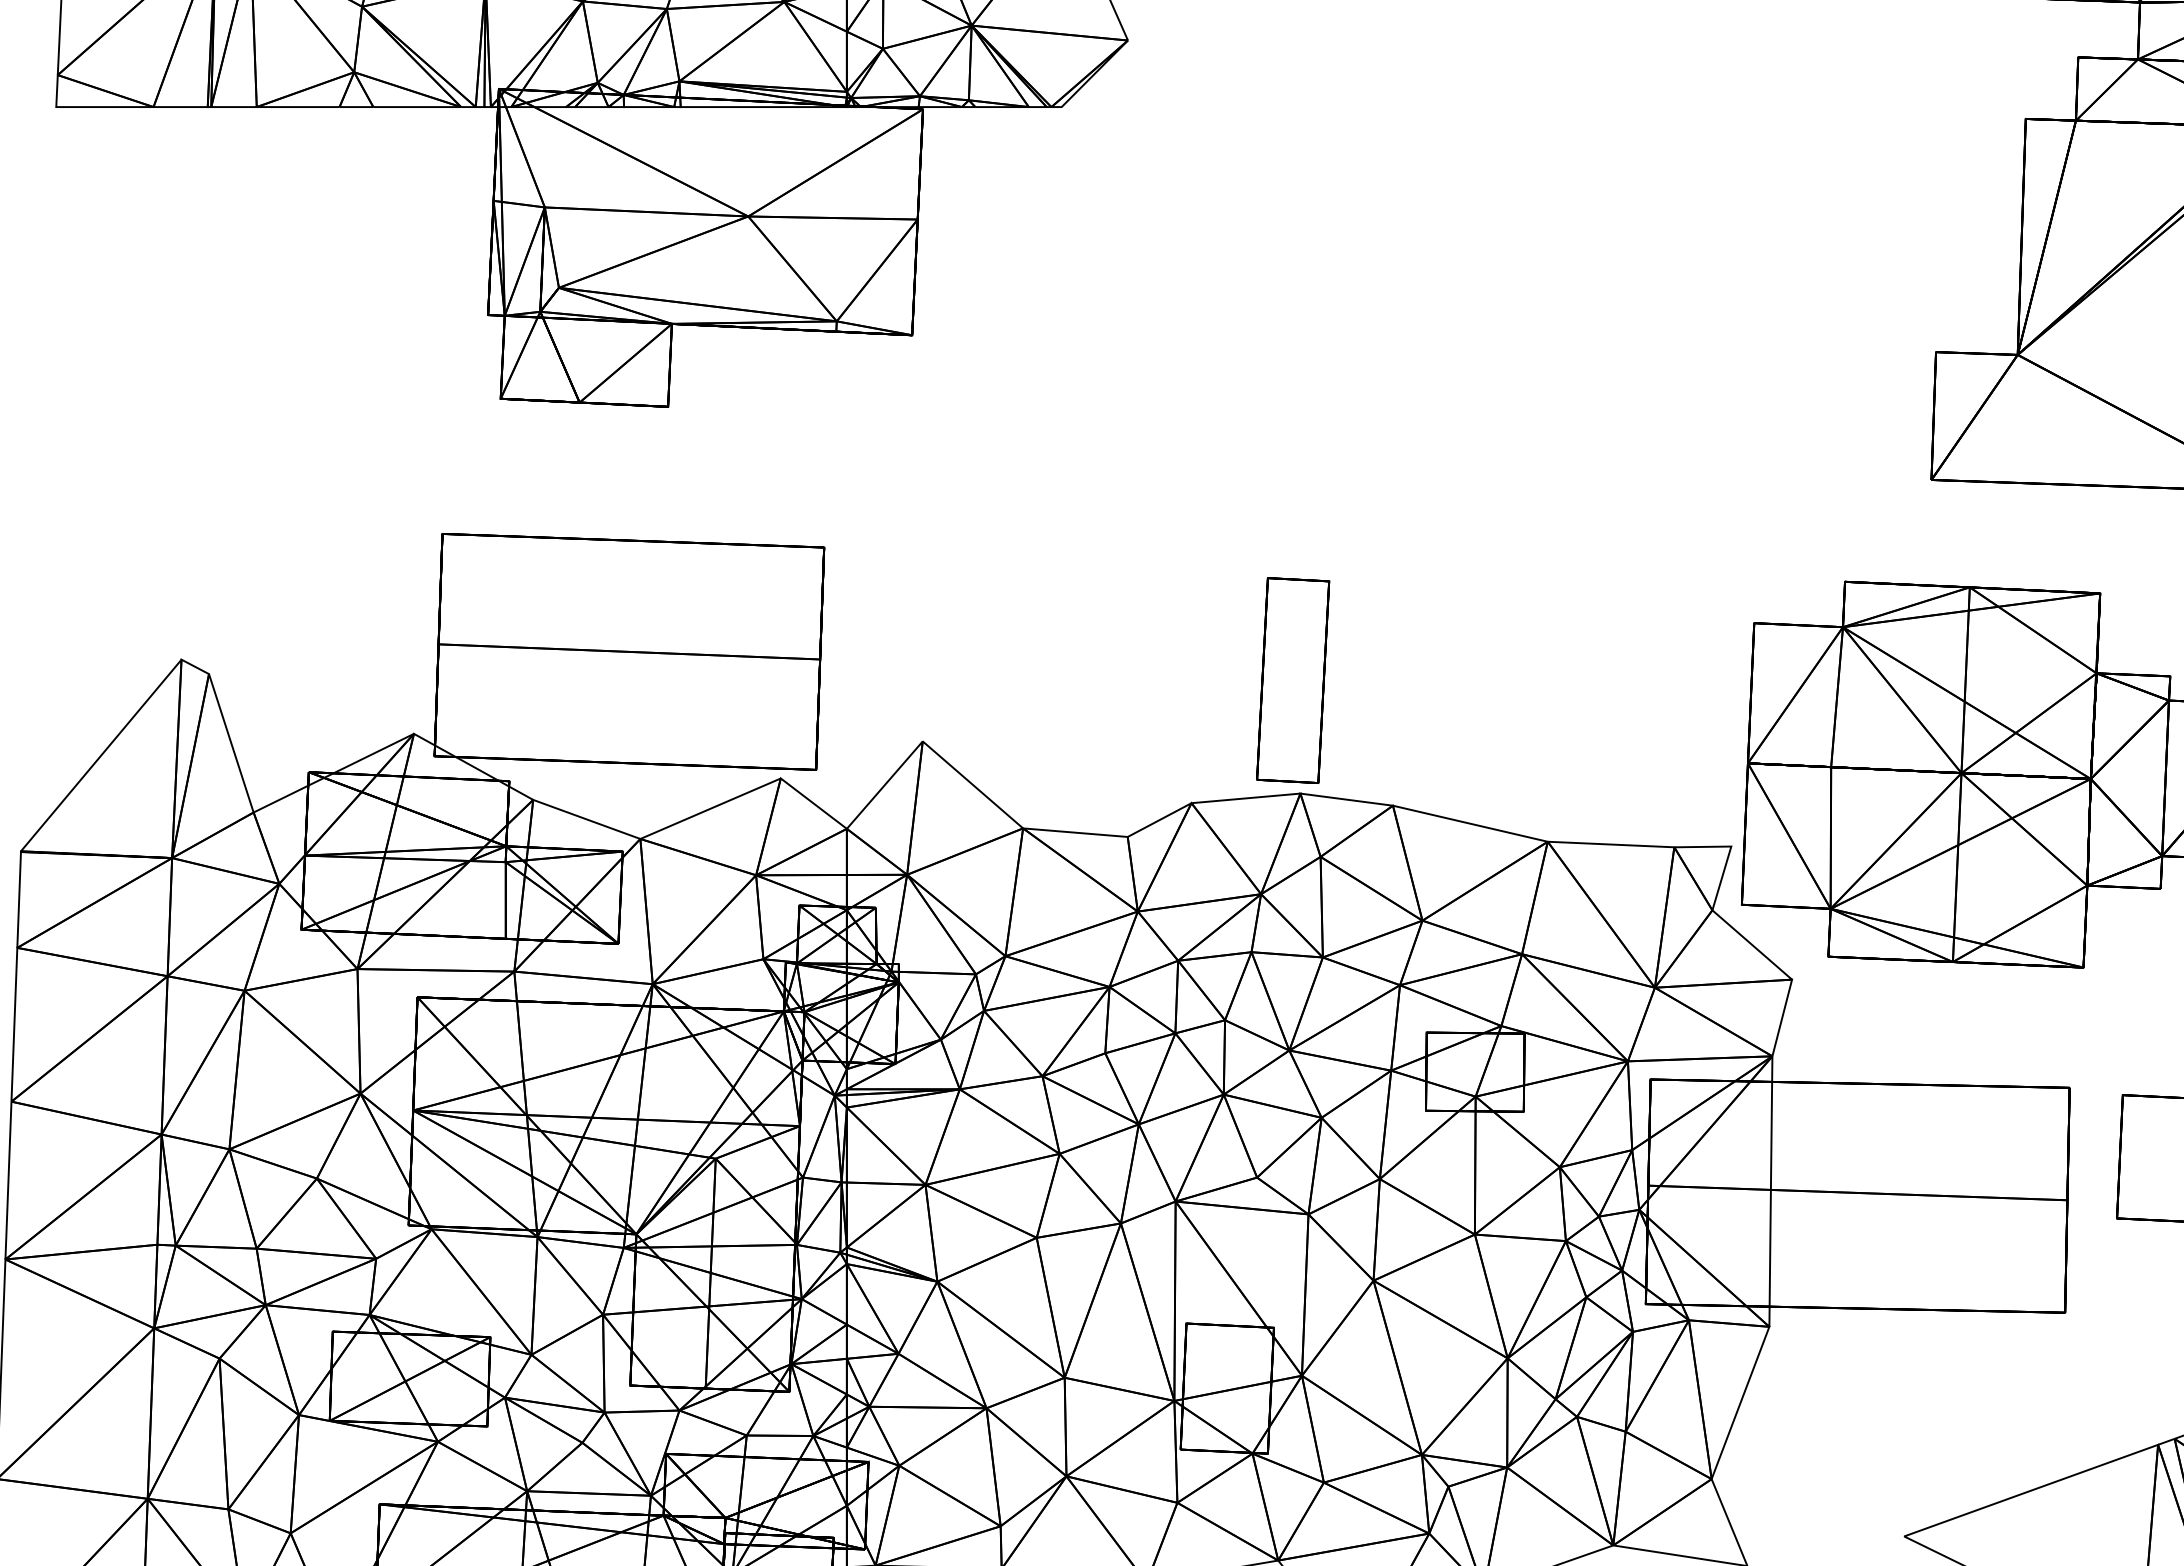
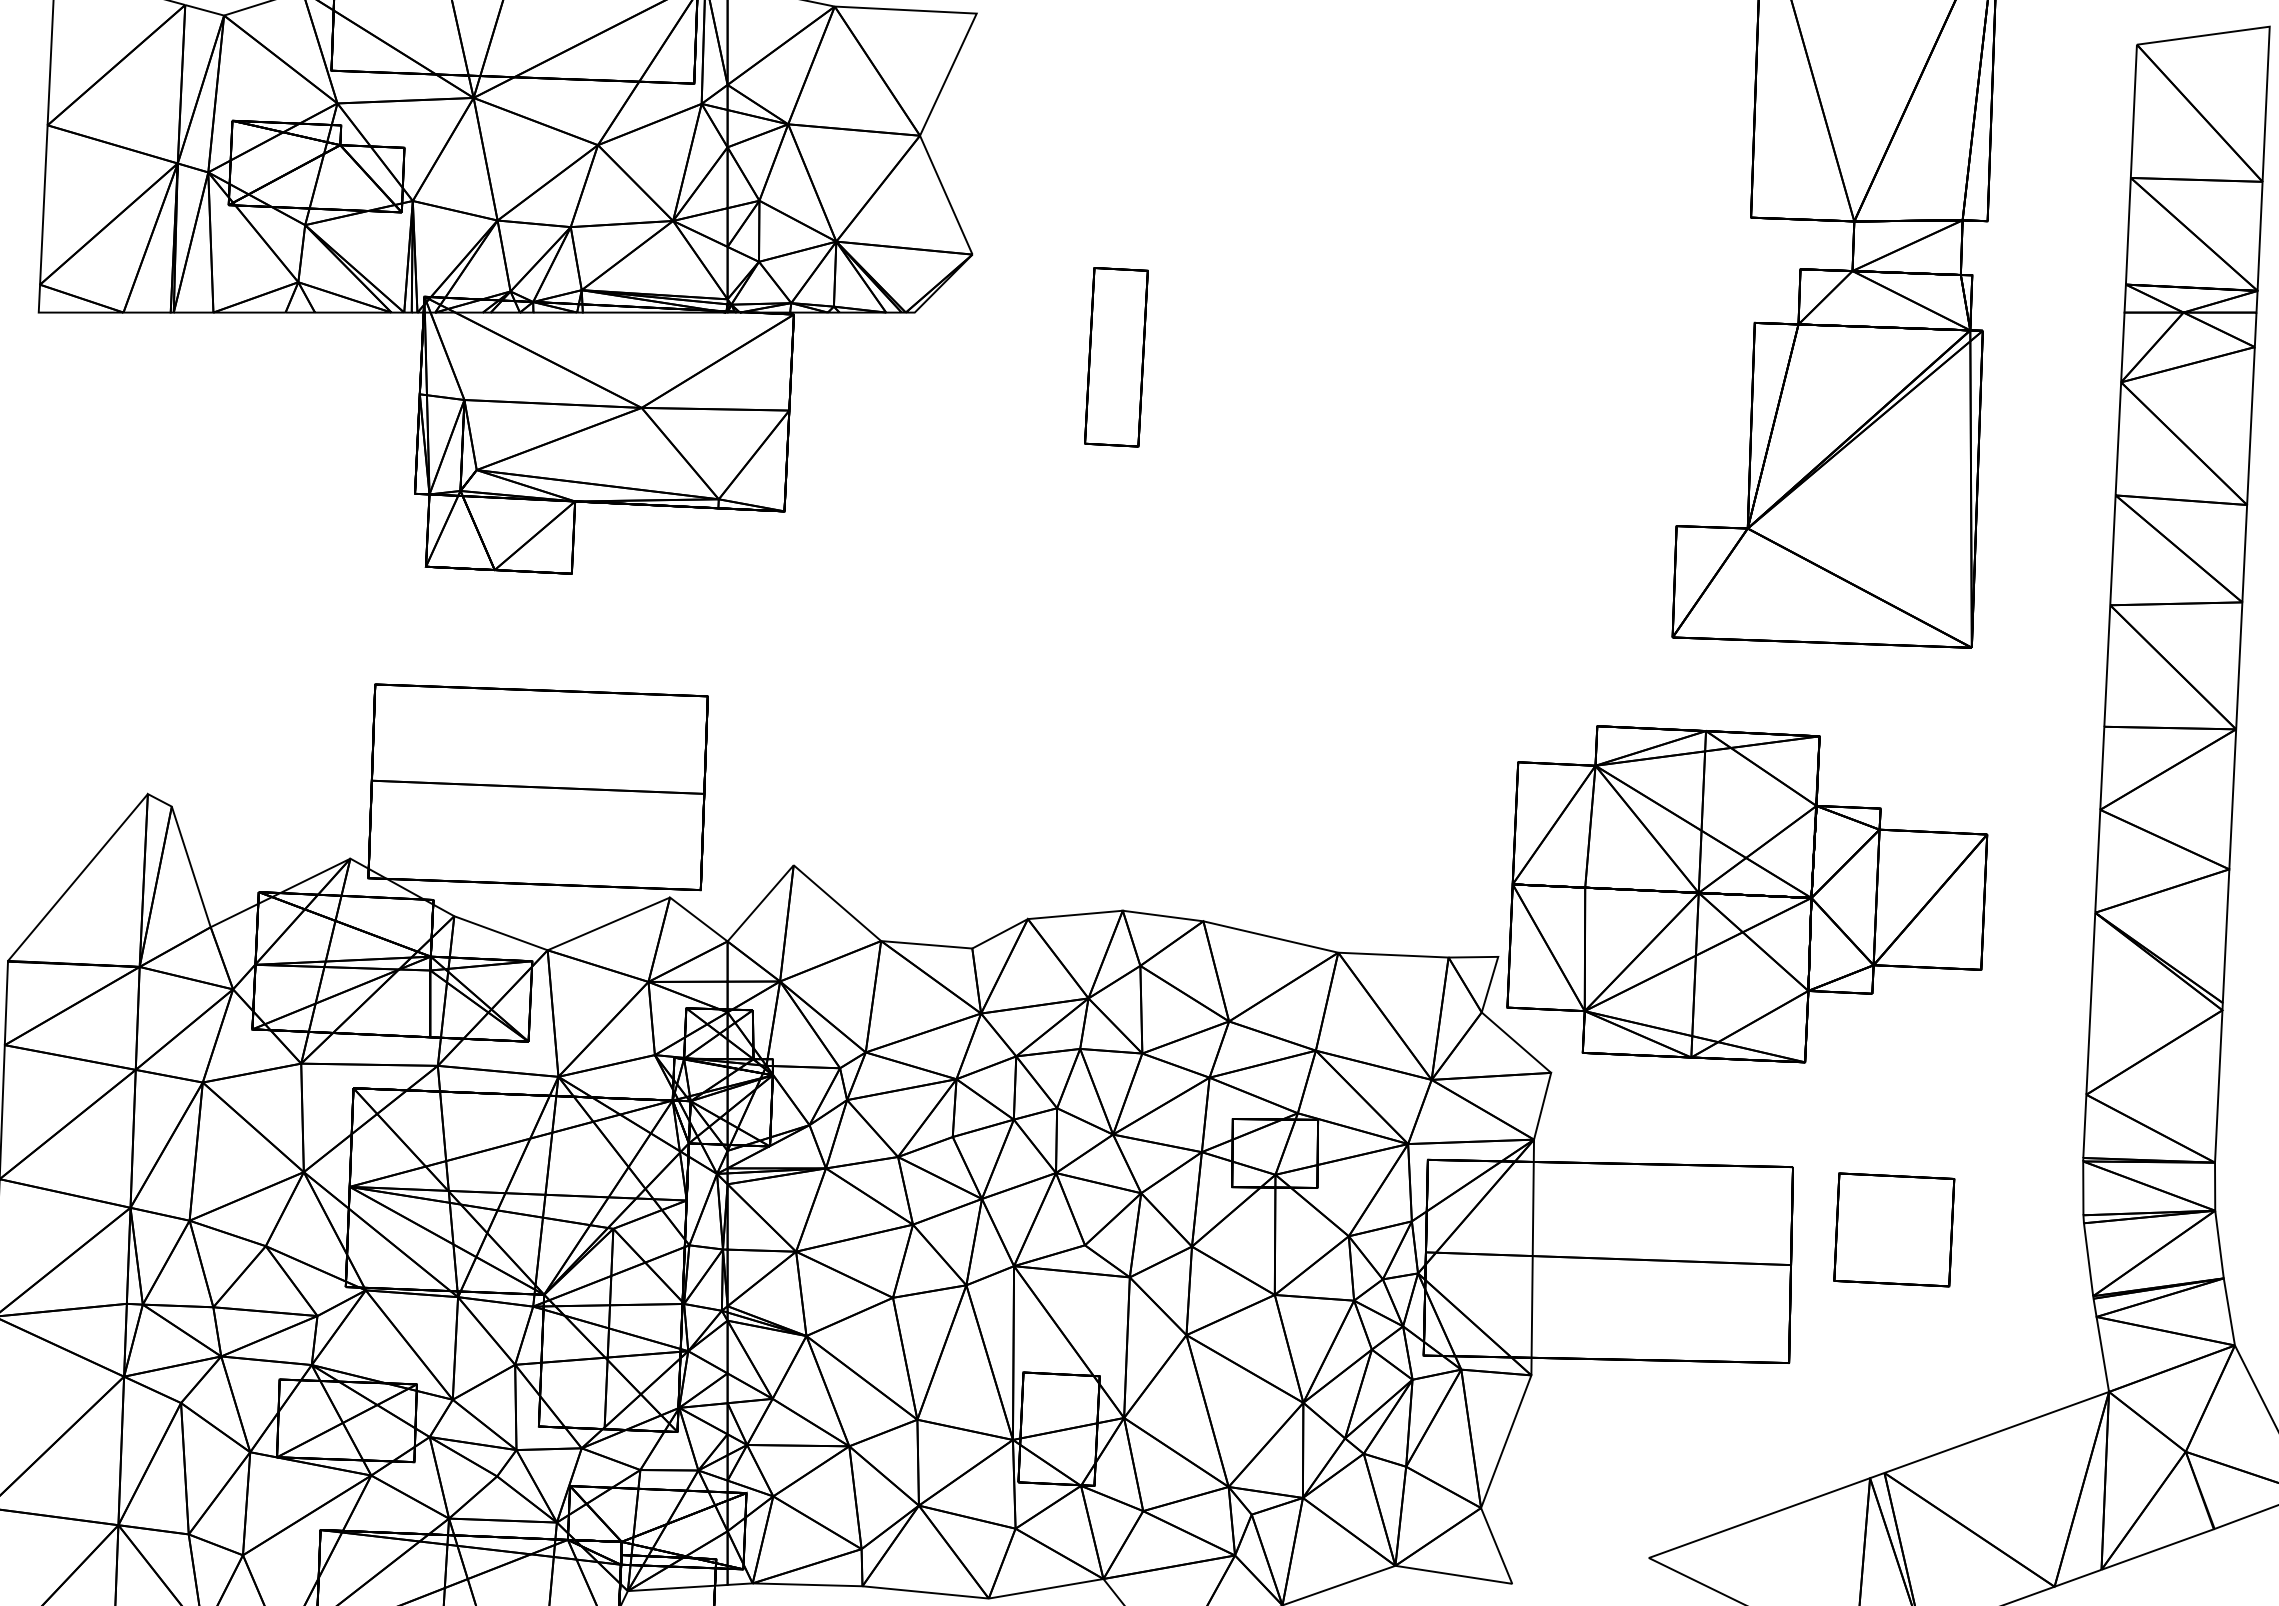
part: (1293, 680) -> (1116, 357), moved

